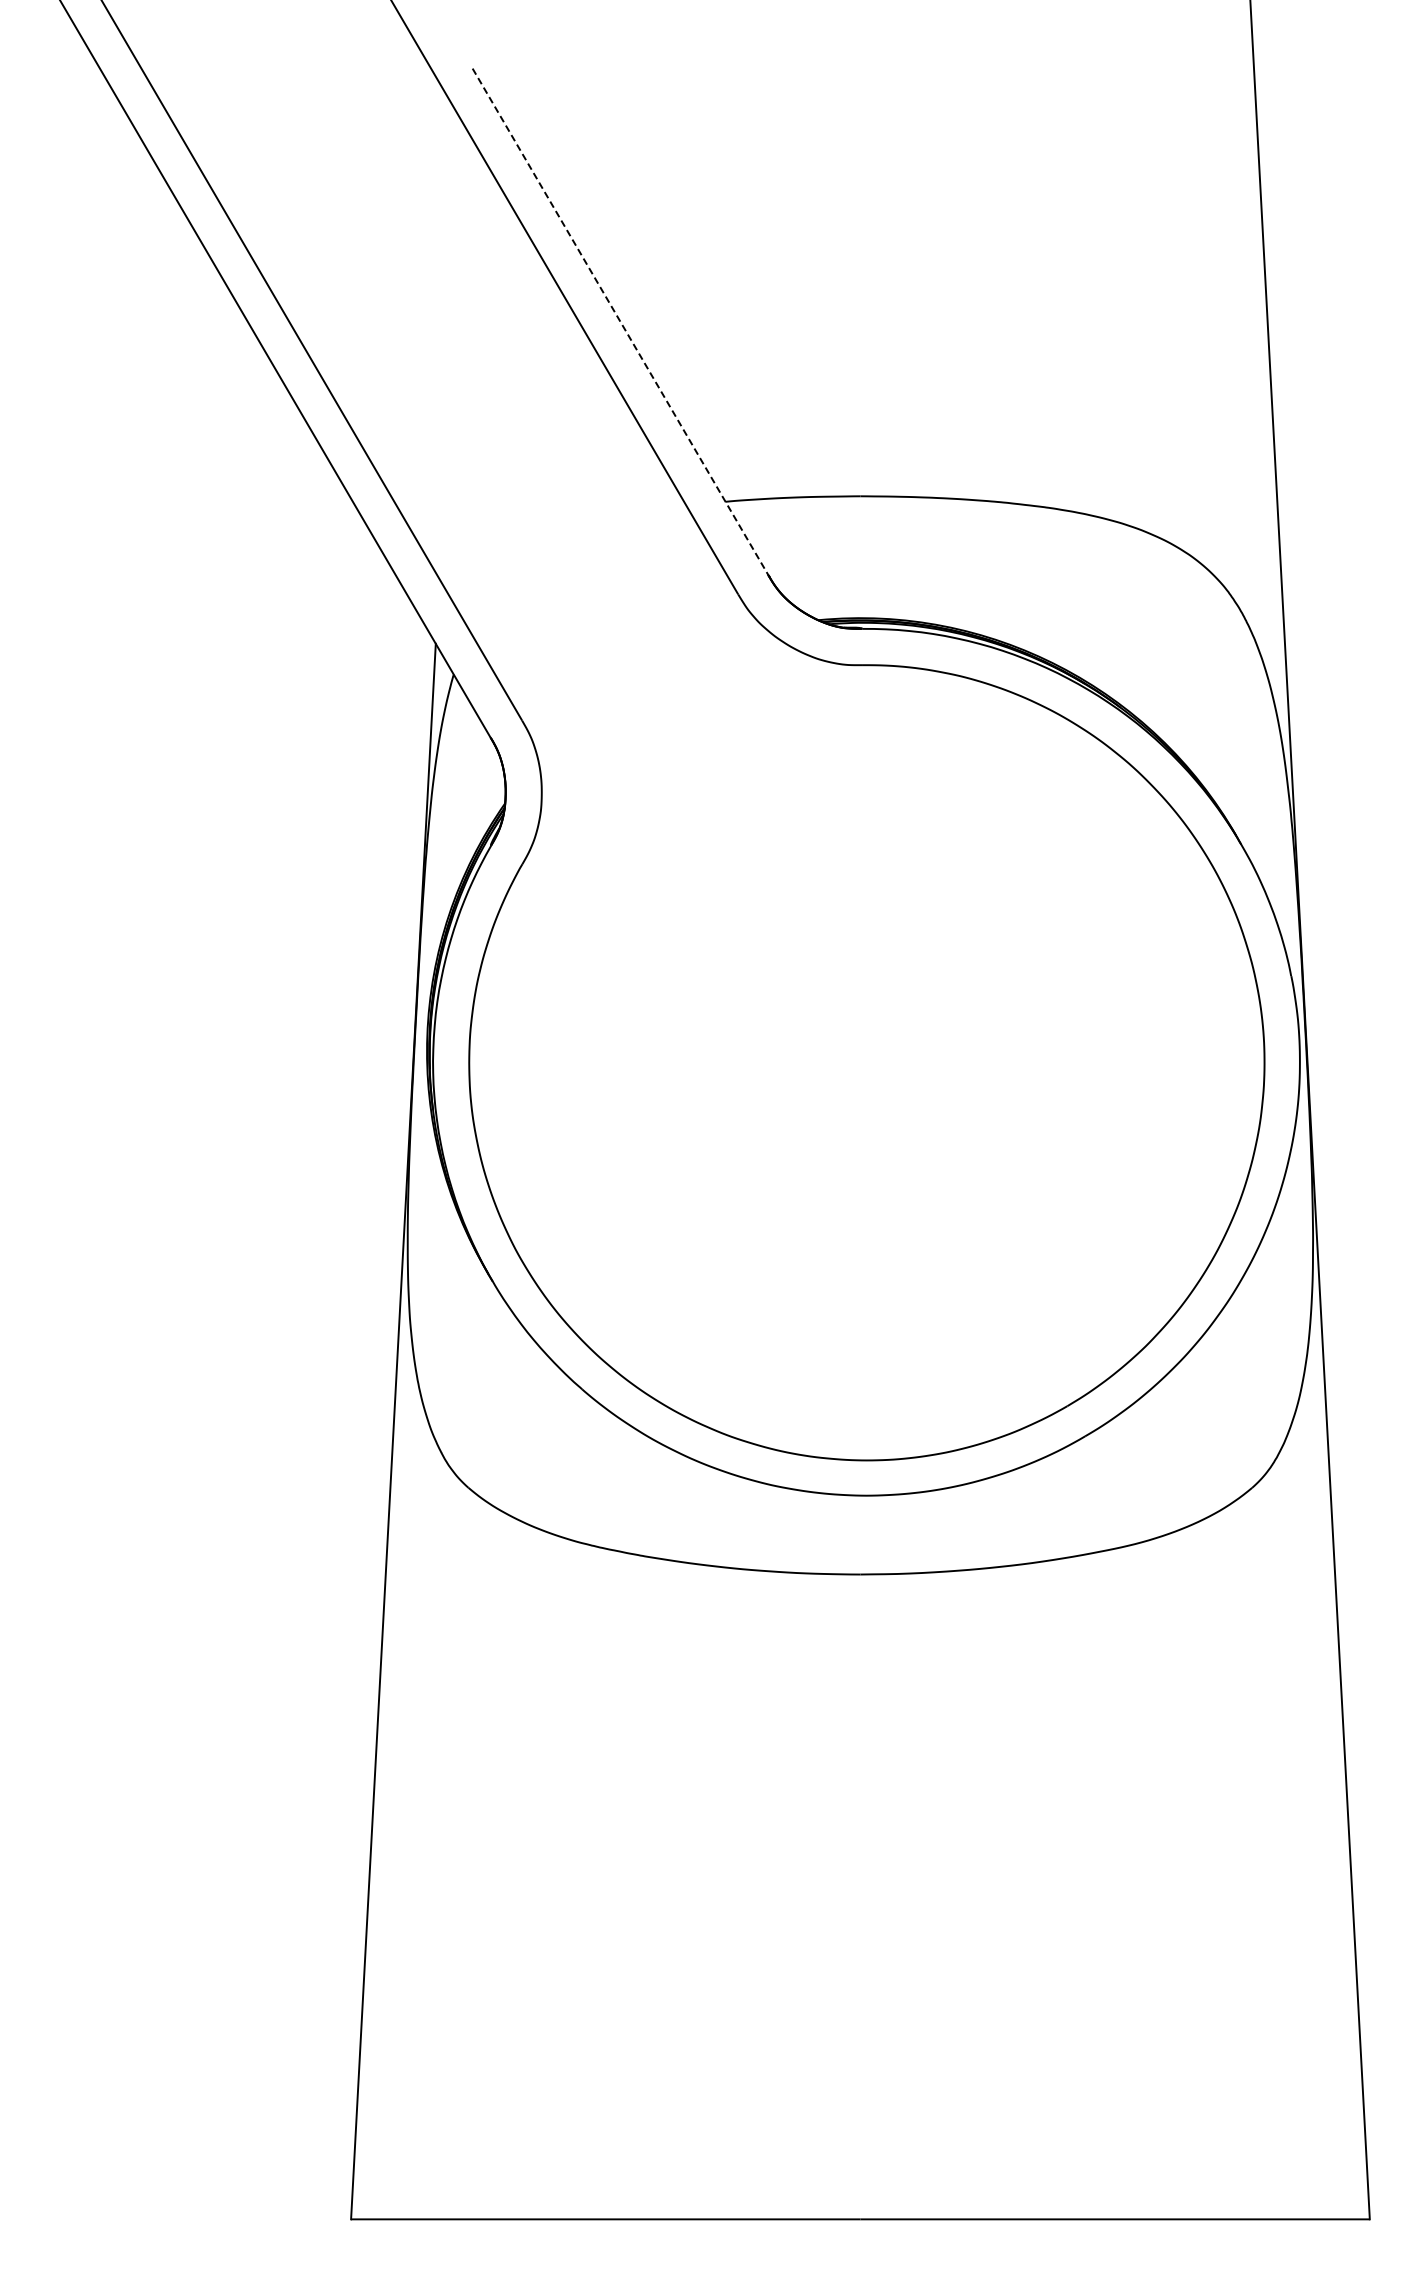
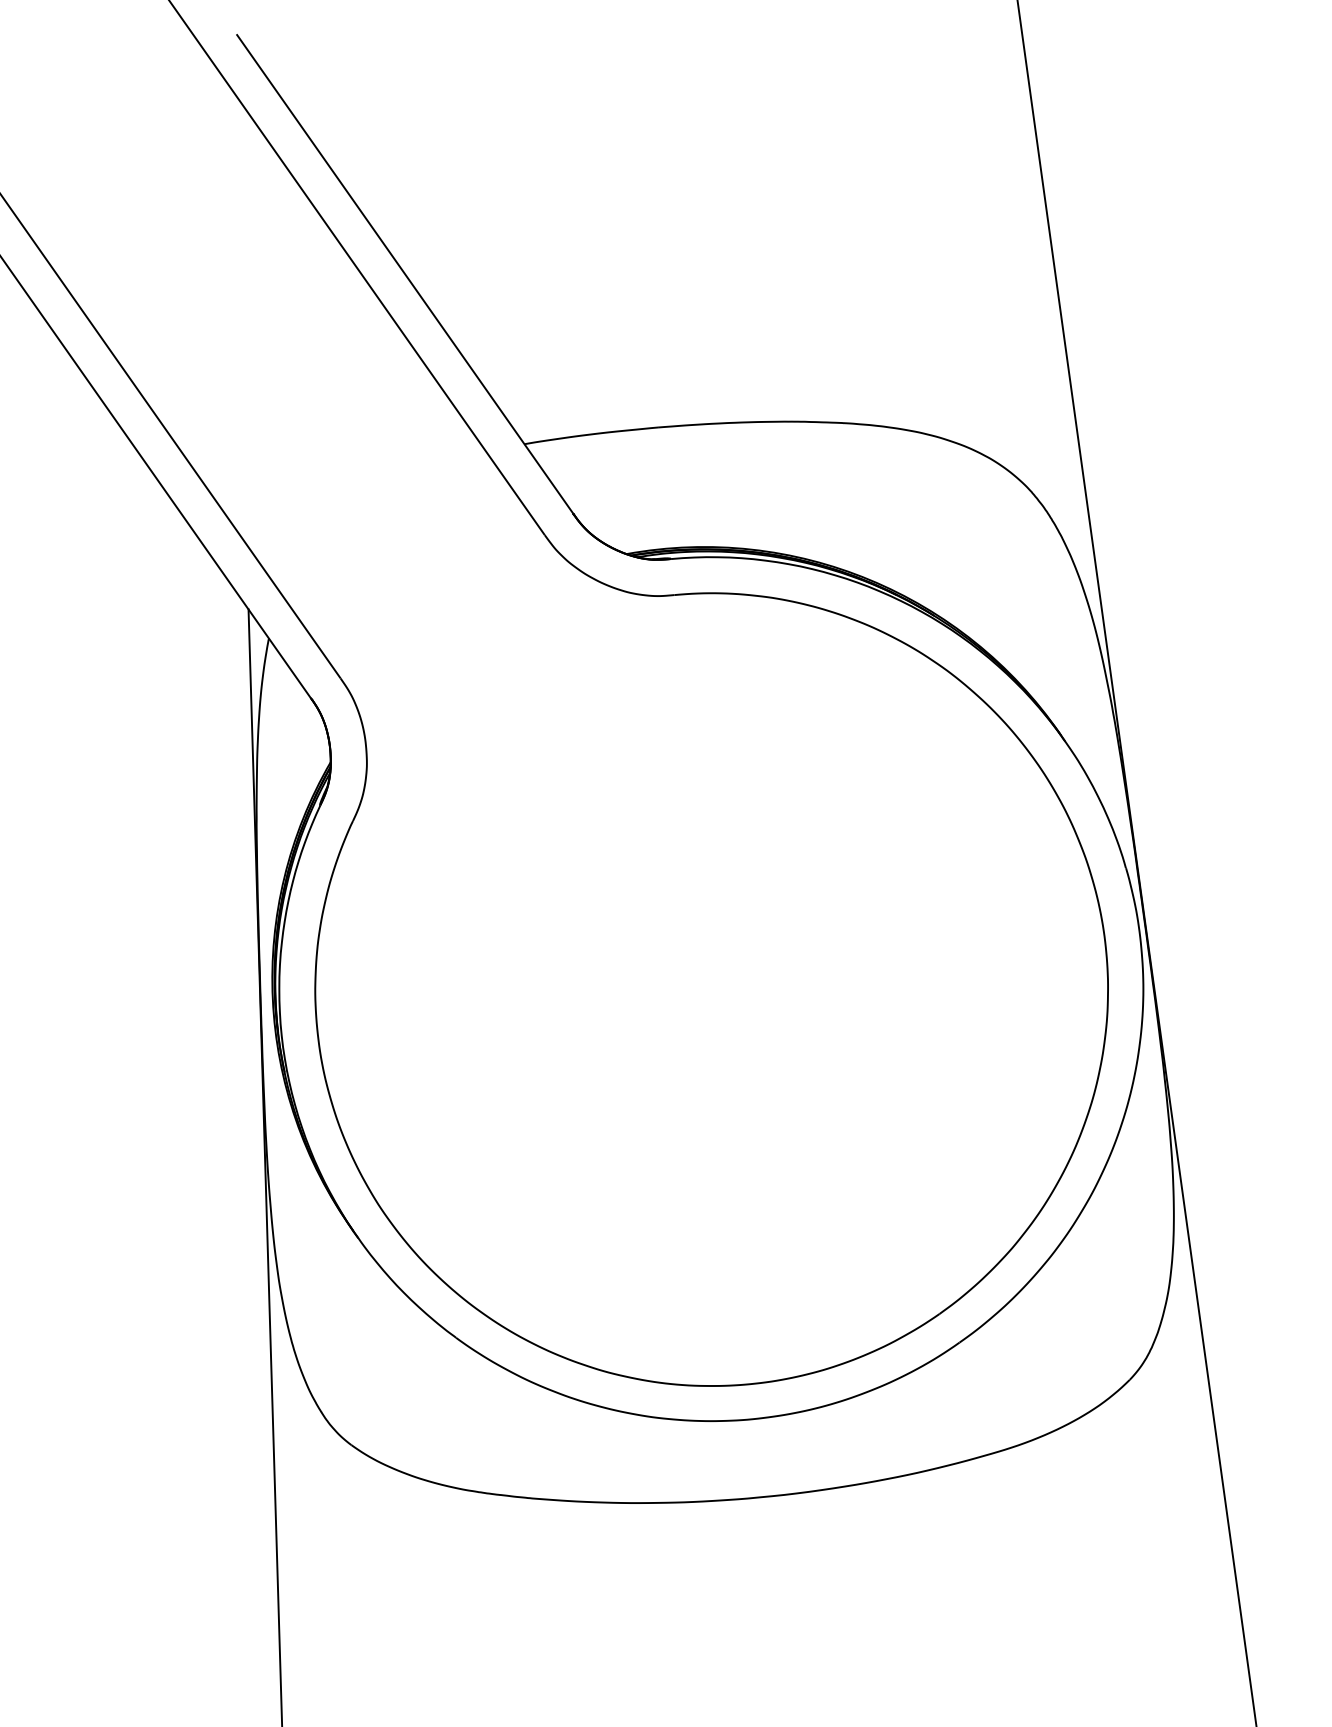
line: (620, 322) -> (405, 274), dashed -> solid

